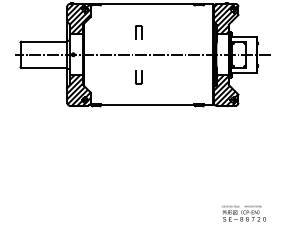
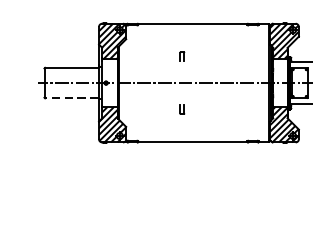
part: (138, 32) -> (182, 57), size x0.6
line: (43, 67) -> (71, 97), solid -> dashed
part: (138, 77) -> (182, 109), size x0.6

